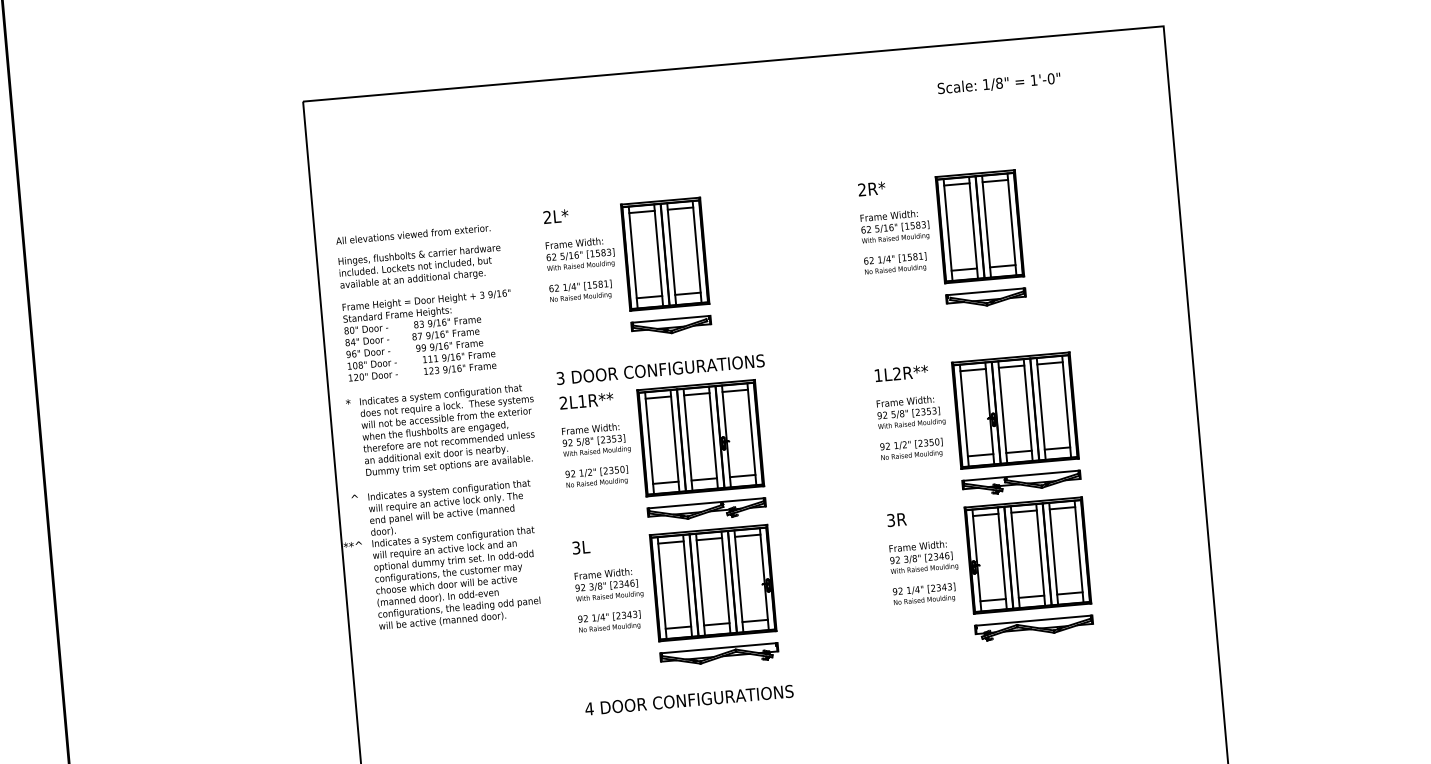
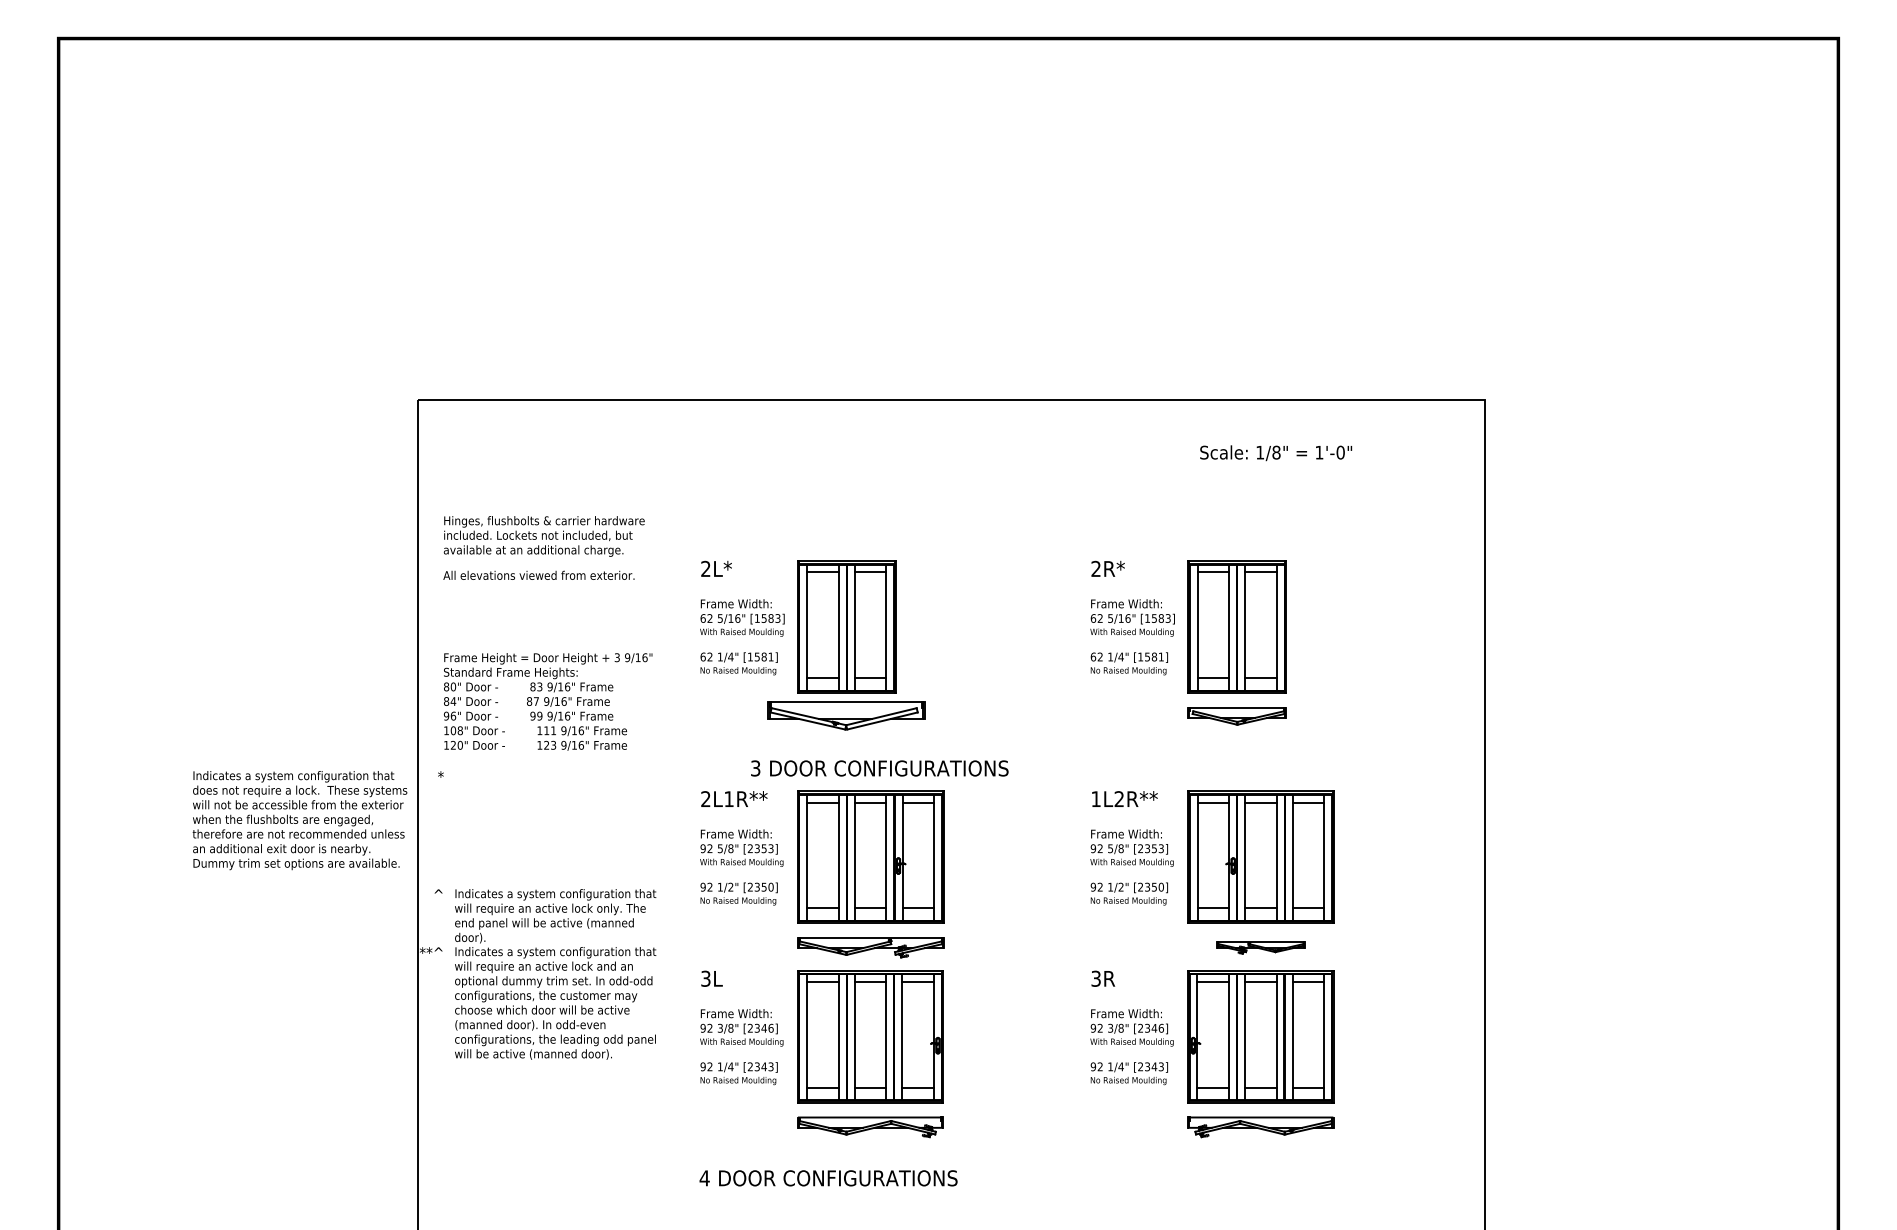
text: (419, 267) -> (543, 536), moved
part: (671, 326) -> (846, 716), size x1.6
text: (660, 369) -> (879, 768), moved
text: (448, 430) -> (299, 820), moved
part: (1021, 483) -> (1260, 947), size x0.6

